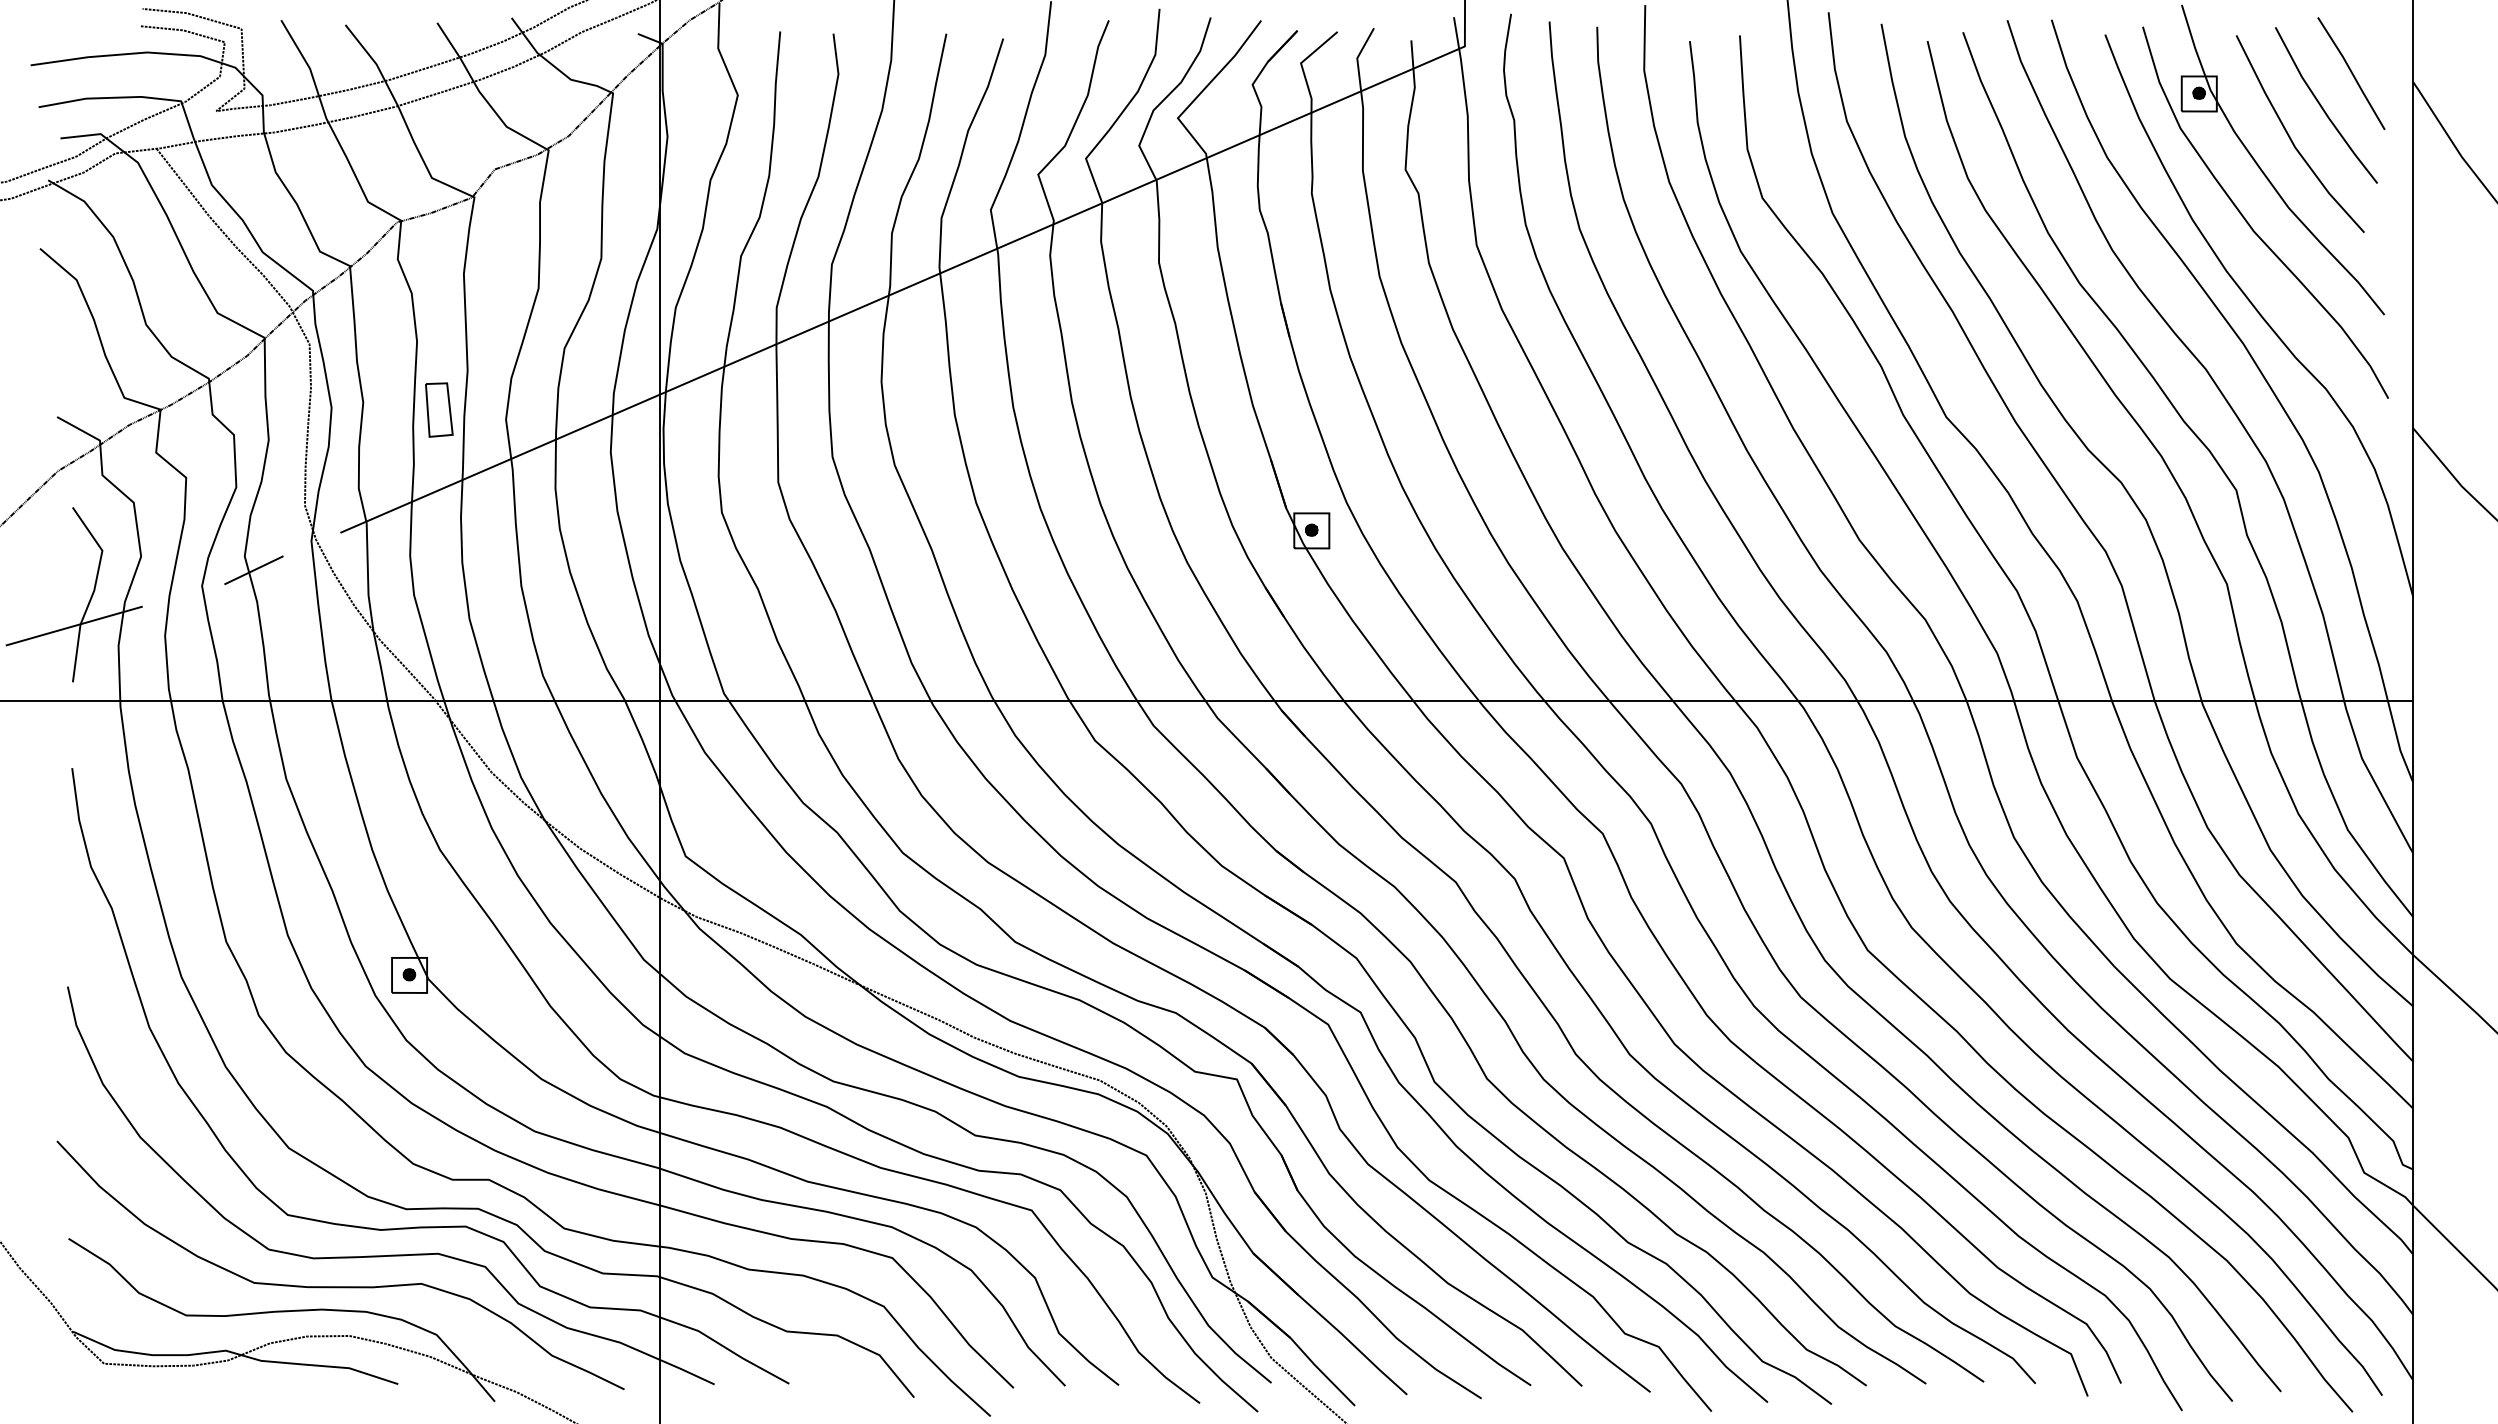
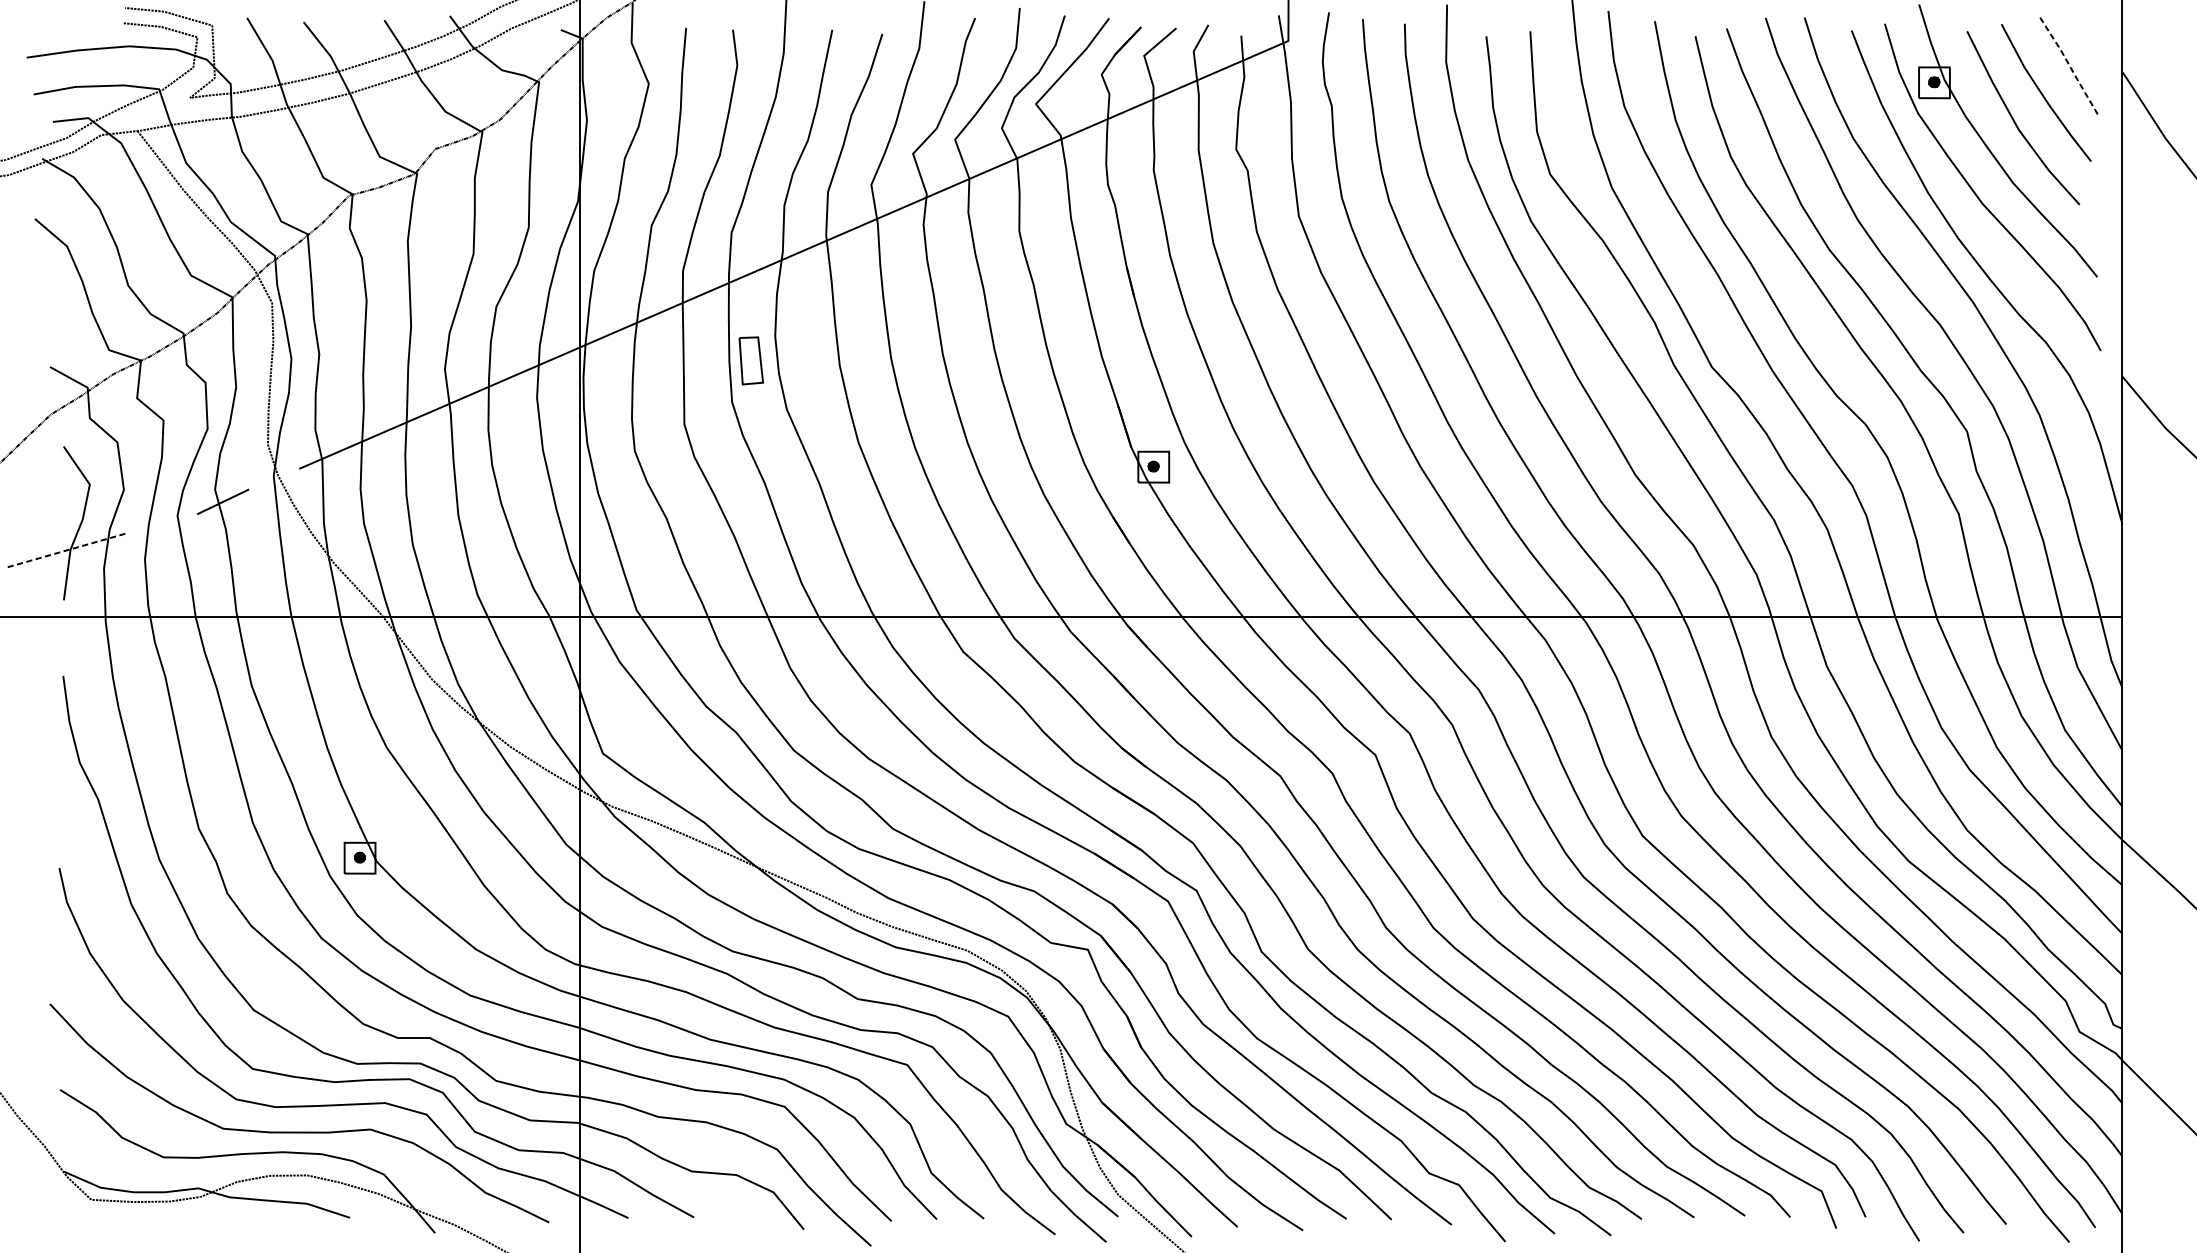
line: (2352, 73) -> (2069, 64), solid -> dashed
part: (439, 409) -> (751, 360), moved
line: (73, 626) -> (64, 551), solid -> dashed

